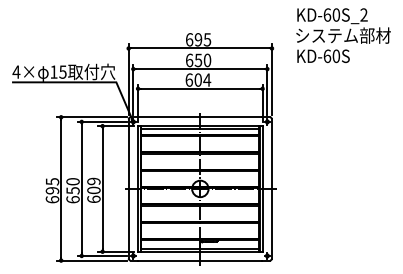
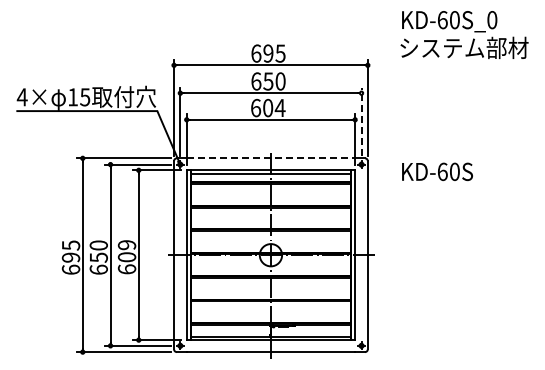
text: (364, 15) -> (492, 20), KD-60S_2 -> KD-60S_0
text: (323, 56) -> (437, 171), moved
line: (267, 90) -> (361, 121), solid -> dashed
line: (200, 117) -> (270, 158), solid -> dashed

